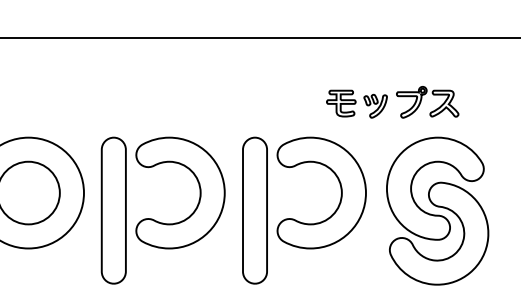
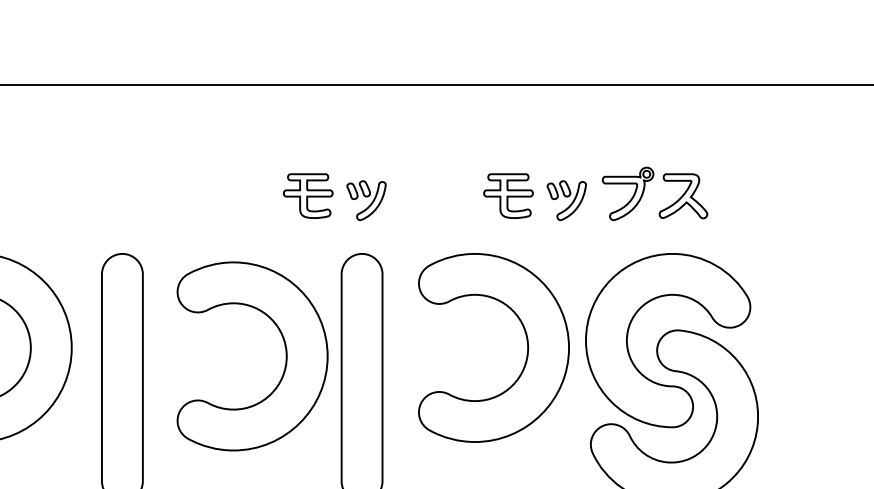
part: (238, 103) -> (333, 195), added
part: (340, 190) -> (525, 343), moved
part: (199, 192) -> (284, 355), moved

